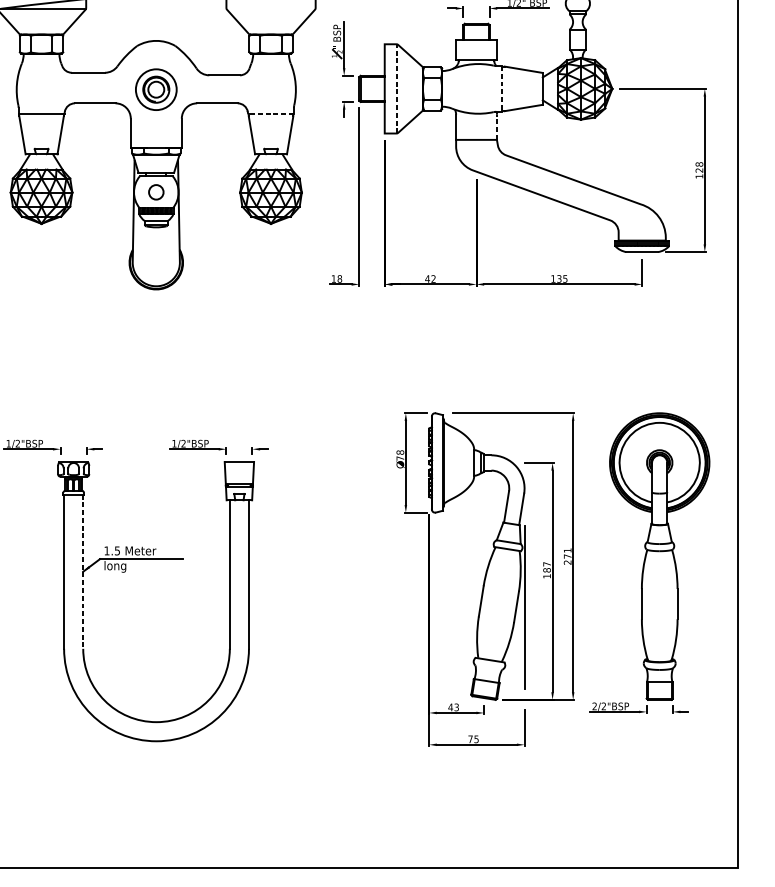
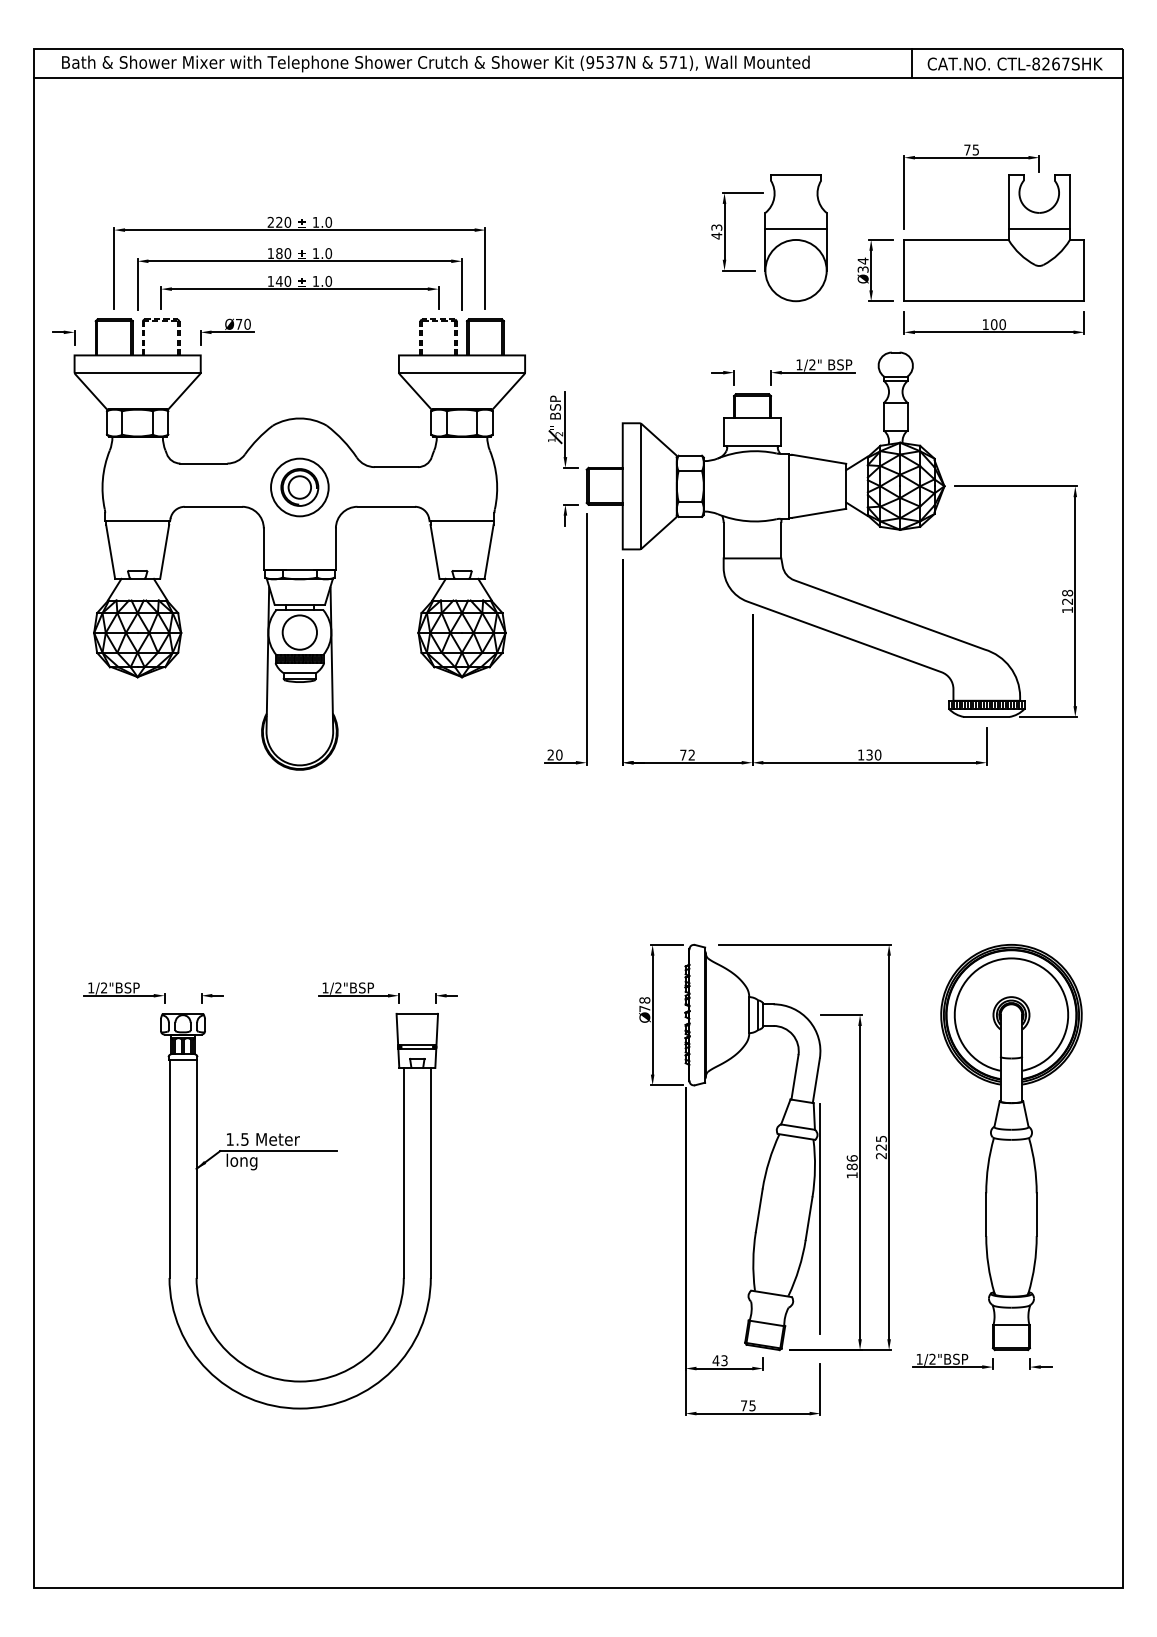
line: (270, 9) -> (461, 373), added
line: (397, 89) -> (640, 486), dashed -> solid
line: (501, 89) -> (788, 486), dashed -> solid
line: (270, 113) -> (461, 521), dashed -> solid
line: (497, 127) -> (781, 540), dashed -> solid
circle: (156, 192) -> (299, 632), size x1.67
text: (336, 278) -> (554, 754), 18 -> 20
text: (427, 278) -> (682, 754), 42 -> 72
text: (564, 278) -> (877, 754), 135 -> 130
text: (567, 553) -> (880, 1143), 271 -> 225
text: (546, 564) -> (851, 1158), 187 -> 186
line: (83, 572) -> (196, 1169), dashed -> solid
text: (594, 705) -> (919, 1358), 2/2 -> 1/2

